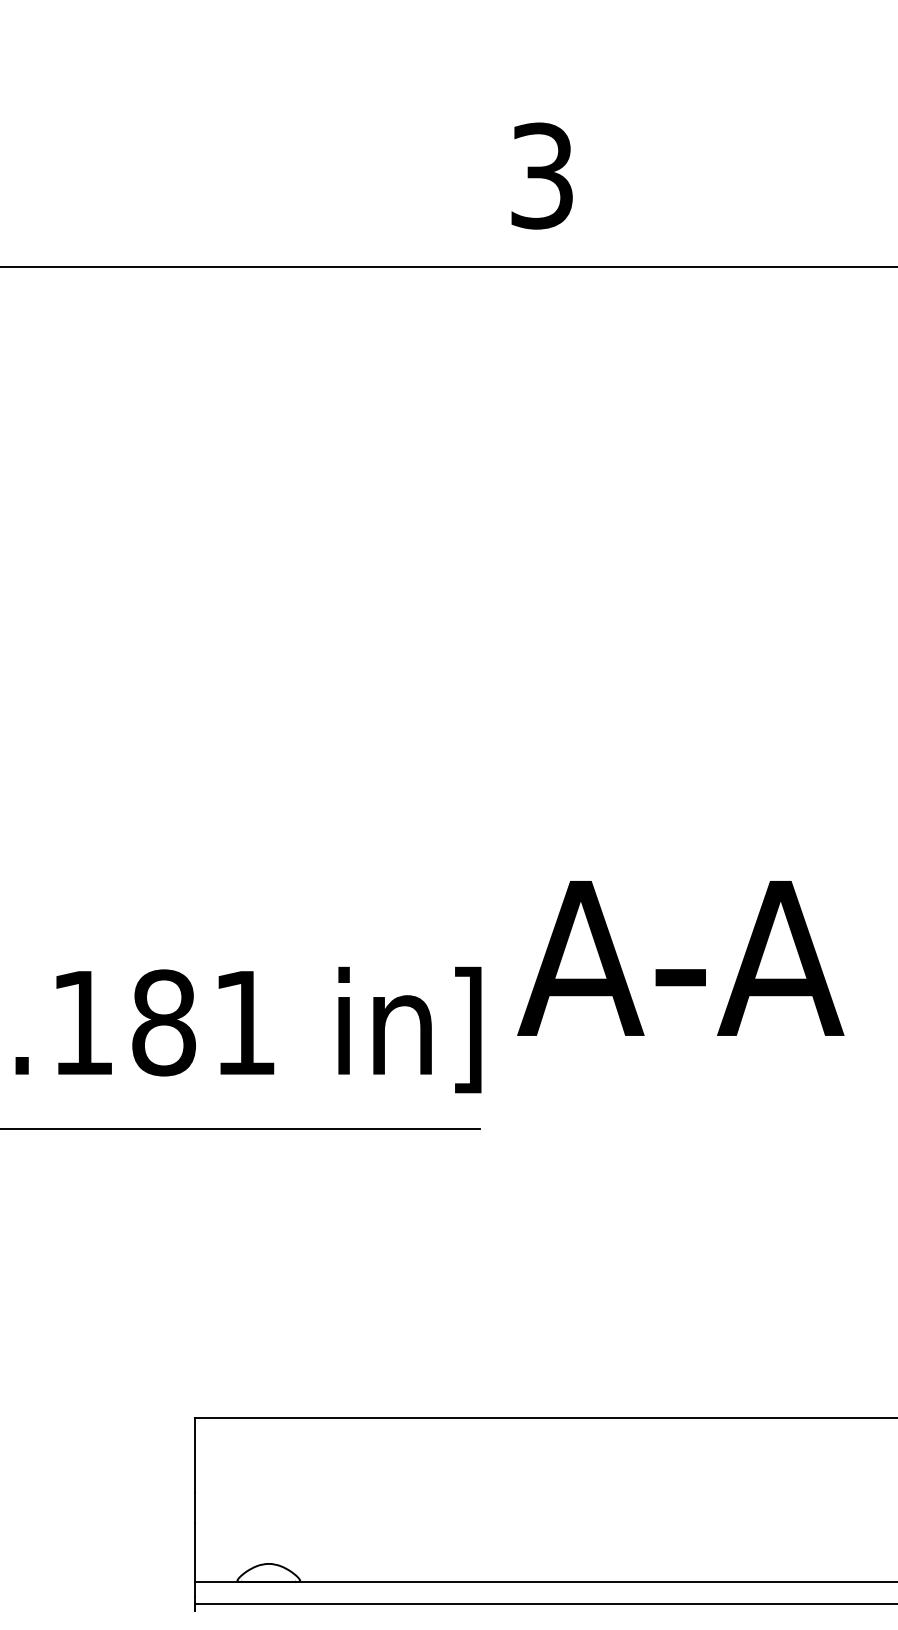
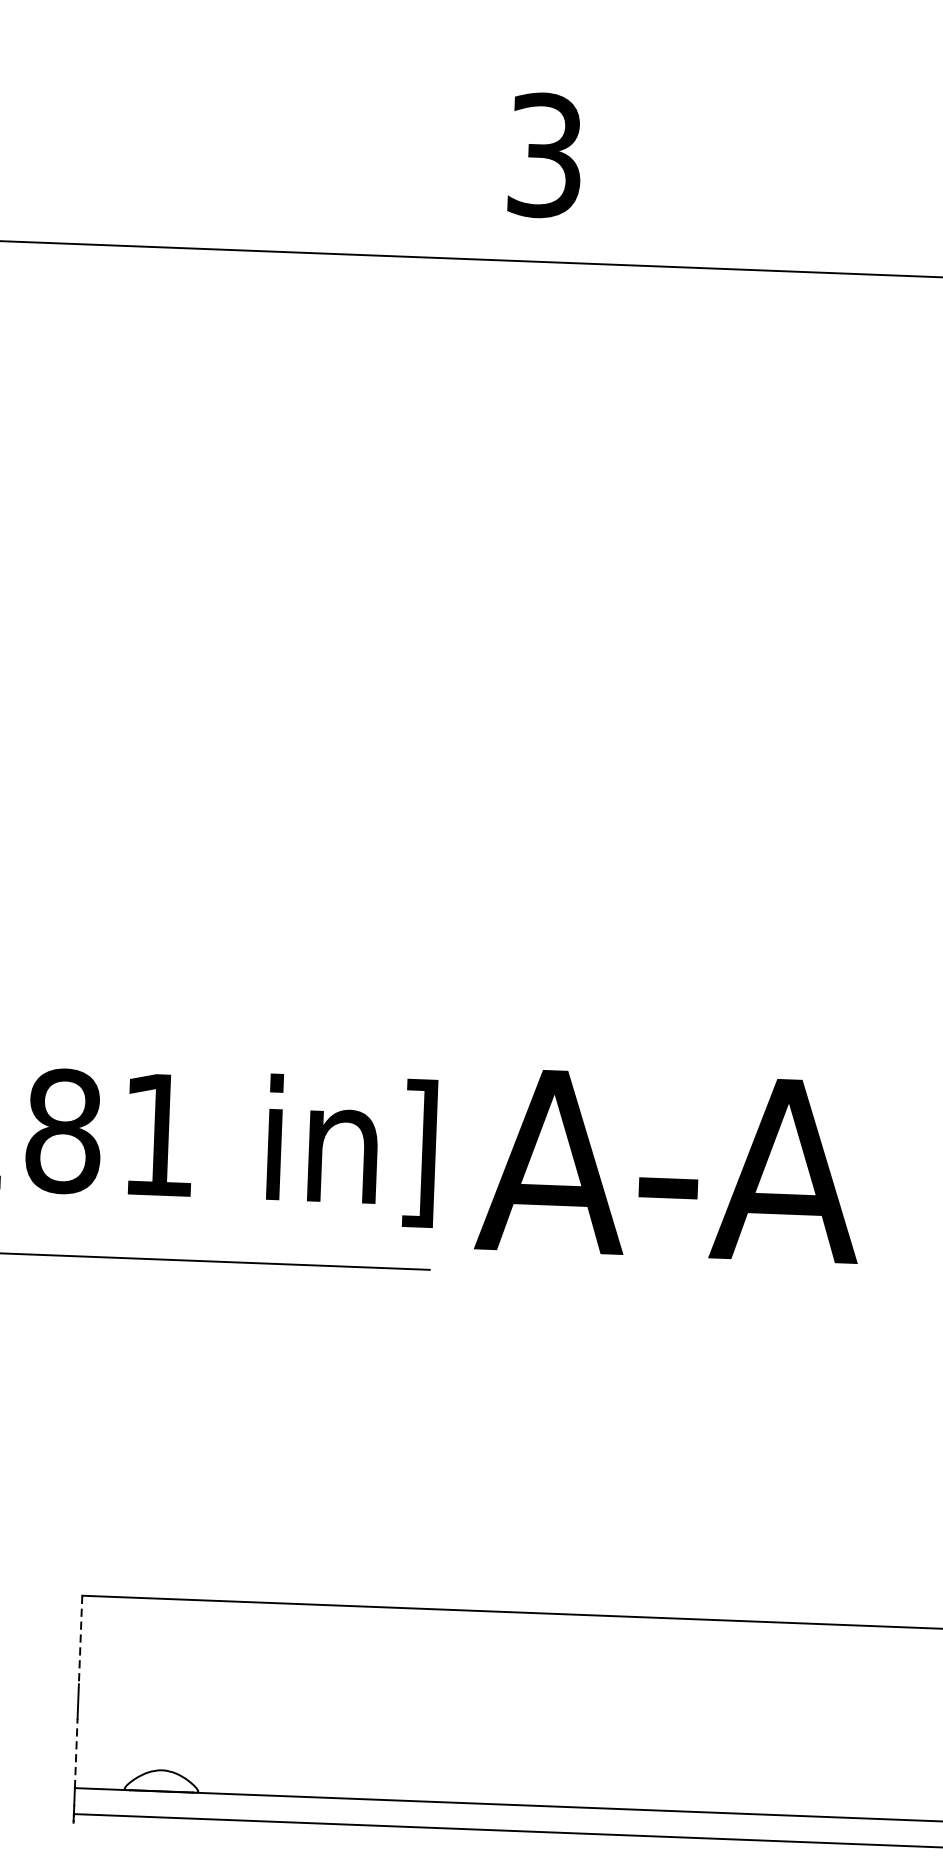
text: (680, 958) -> (668, 1165), moved
line: (194, 1455) -> (80, 1639), solid -> dashed
line: (194, 1552) -> (75, 1753), solid -> dashed

